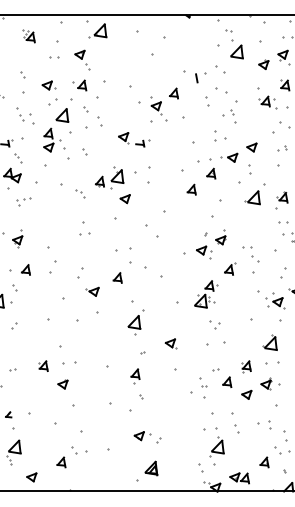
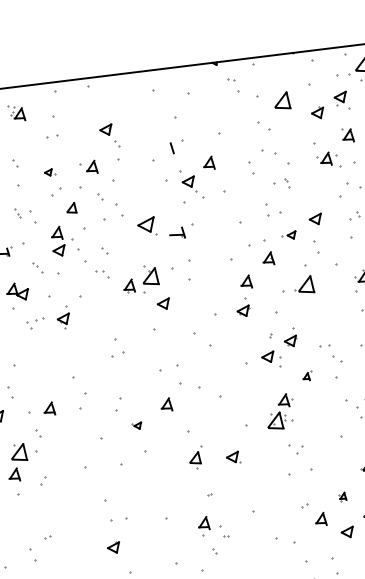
part: (97, 30) -> (102, 95), removed
part: (229, 35) -> (233, 85), moved
part: (82, 59) -> (110, 135), moved
part: (200, 77) -> (176, 146), moved
part: (48, 85) -> (49, 172), size x0.6
part: (20, 114) -> (18, 213), size x0.6
part: (62, 115) -> (71, 208), size x0.6
part: (233, 116) -> (287, 183), size x0.6
part: (134, 139) -> (166, 227), size x1.4
part: (229, 157) -> (288, 235), size x0.7
part: (18, 158) -> (37, 267), moved
part: (80, 193) -> (102, 273), moved
part: (252, 197) -> (303, 284), moved
part: (186, 209) -> (242, 307), added
part: (17, 238) -> (63, 316), moved
part: (230, 268) -> (307, 375), size x0.6
part: (92, 291) -> (136, 425), size x0.6
part: (135, 322) -> (195, 458), size x0.7
part: (170, 343) -> (232, 457), moved
part: (43, 365) -> (86, 526), removed
part: (246, 366) -> (342, 496), size x0.6
part: (203, 382) -> (225, 531), moved

